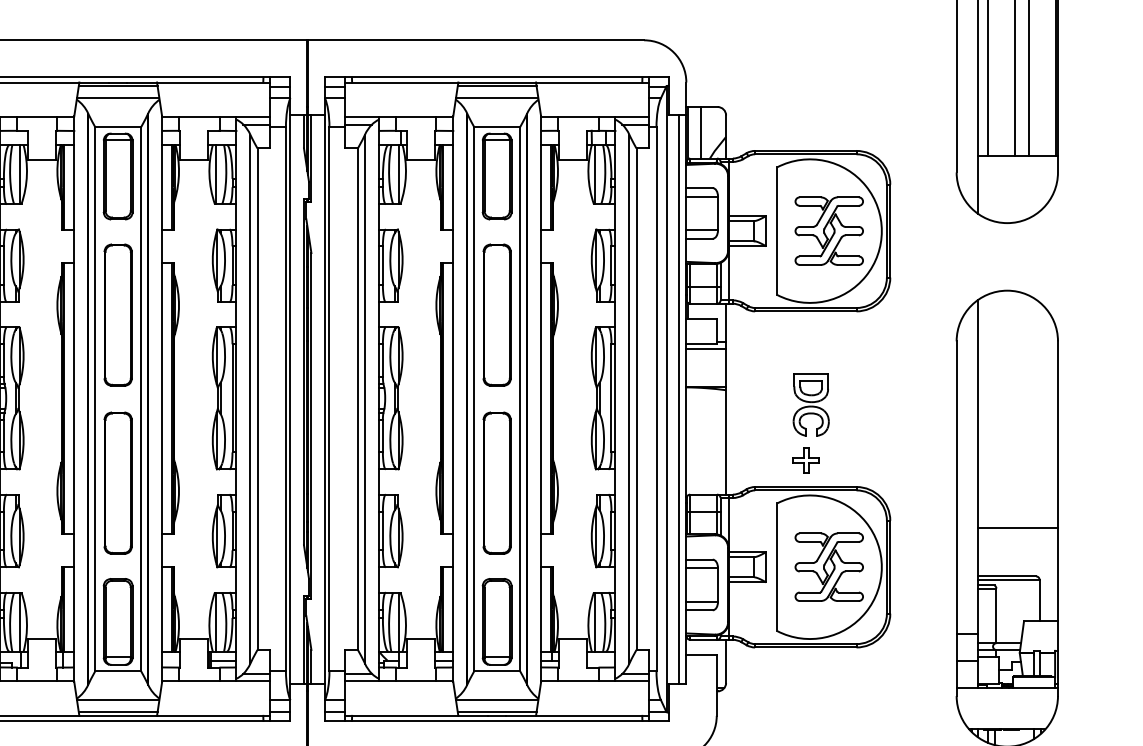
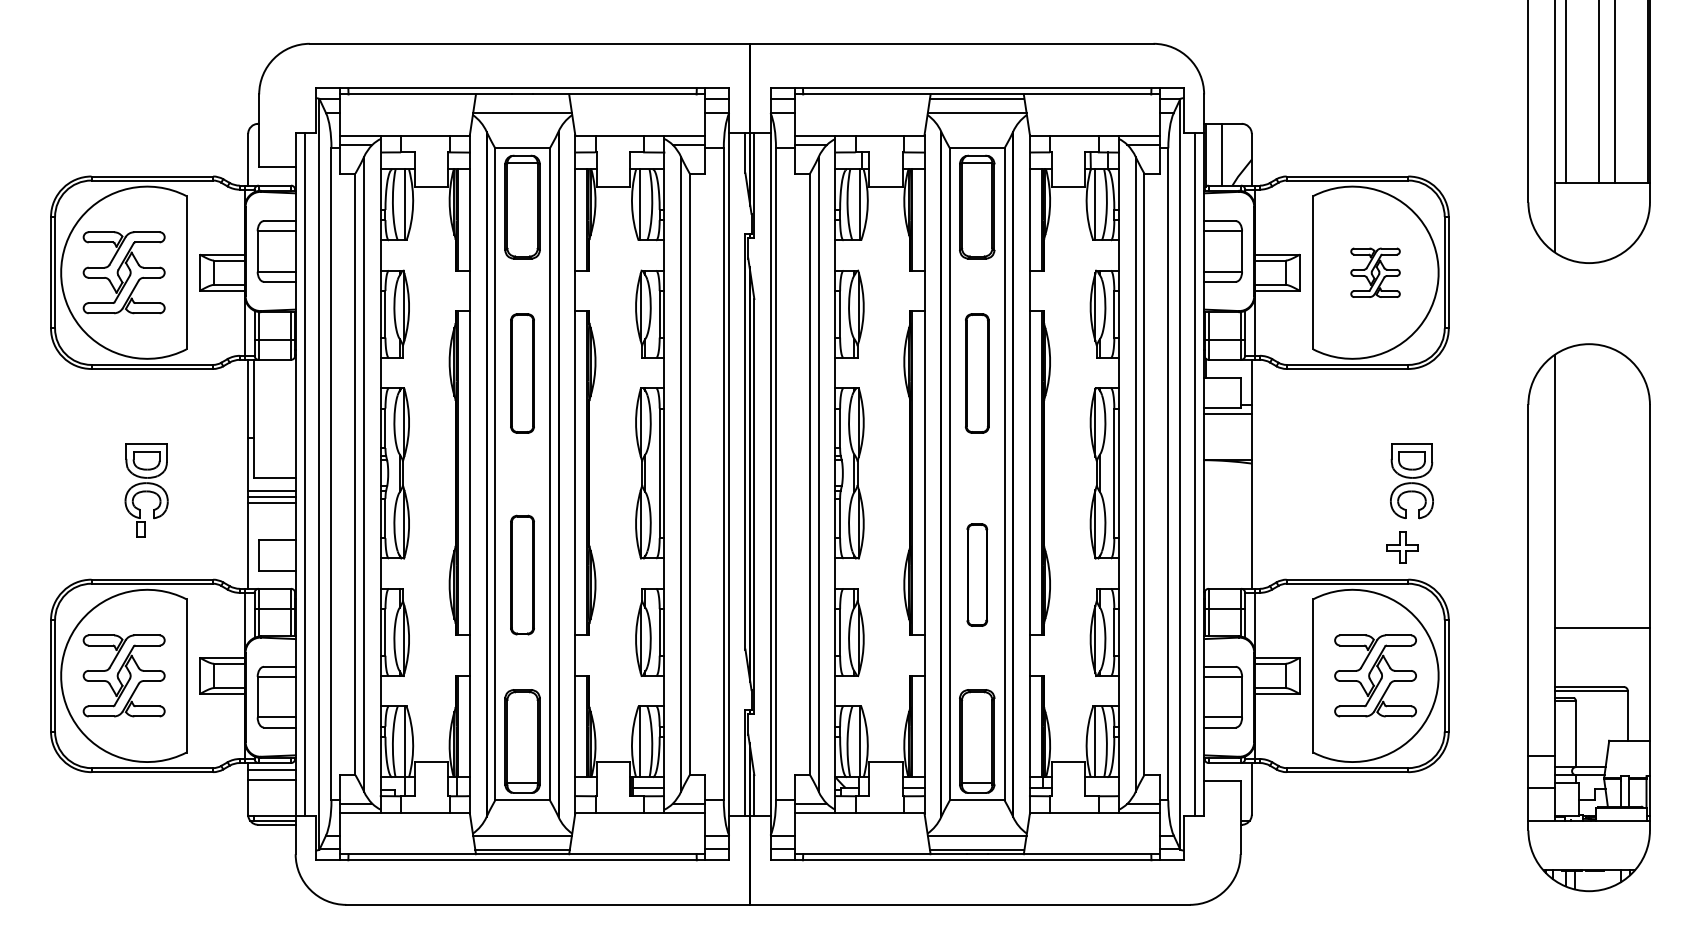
line: (118, 85) -> (522, 98), removed
part: (829, 230) -> (1375, 272), size x0.6
part: (118, 315) -> (522, 373), size x0.7
part: (497, 315) -> (977, 373), size x0.7
part: (810, 405) -> (1411, 481), moved
part: (805, 460) -> (1402, 547), moved
part: (118, 482) -> (522, 574), size x0.7
part: (497, 482) -> (977, 574), size x0.6

